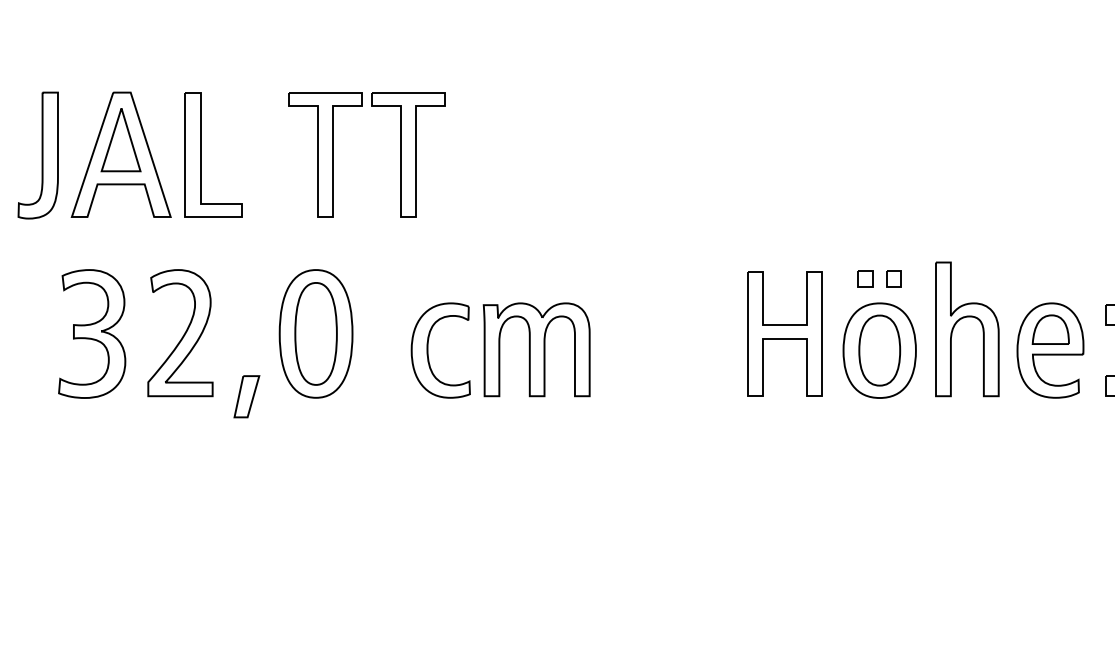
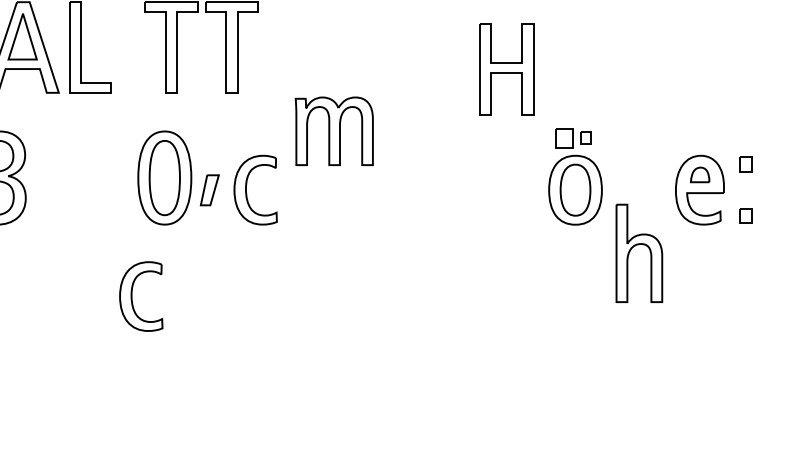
part: (865, 278) -> (565, 137), size x1.6
part: (964, 318) -> (637, 245), moved
part: (1050, 329) -> (699, 174), size x0.7
part: (180, 333) -> (65, 177), removed
part: (784, 333) -> (506, 69), moved
part: (536, 349) -> (334, 131), moved
part: (246, 396) -> (209, 190), moved
part: (271, 496) -> (132, 296), added

